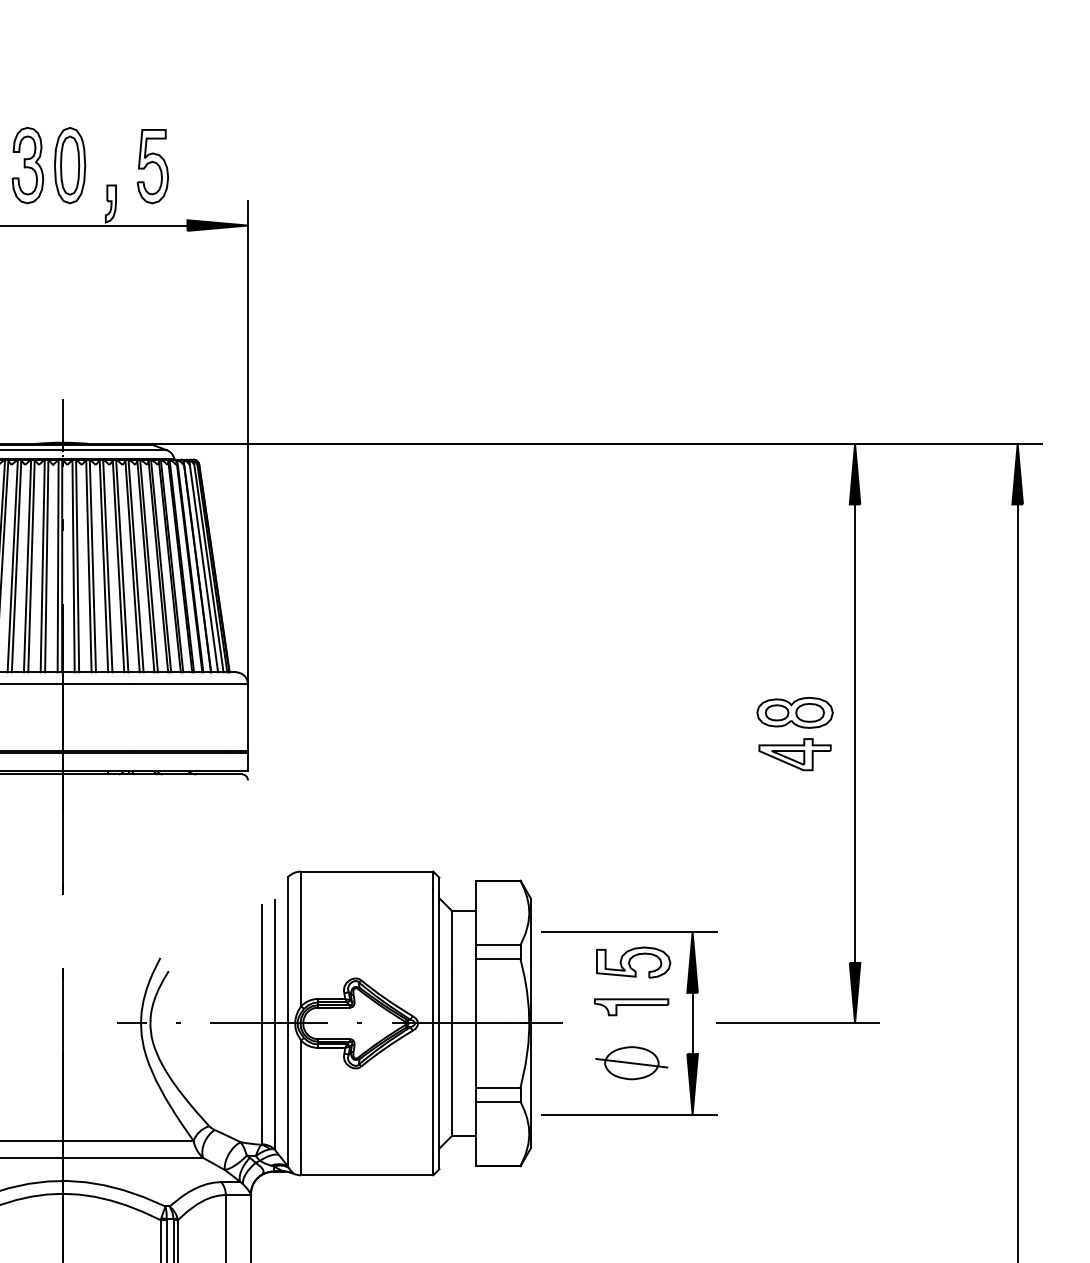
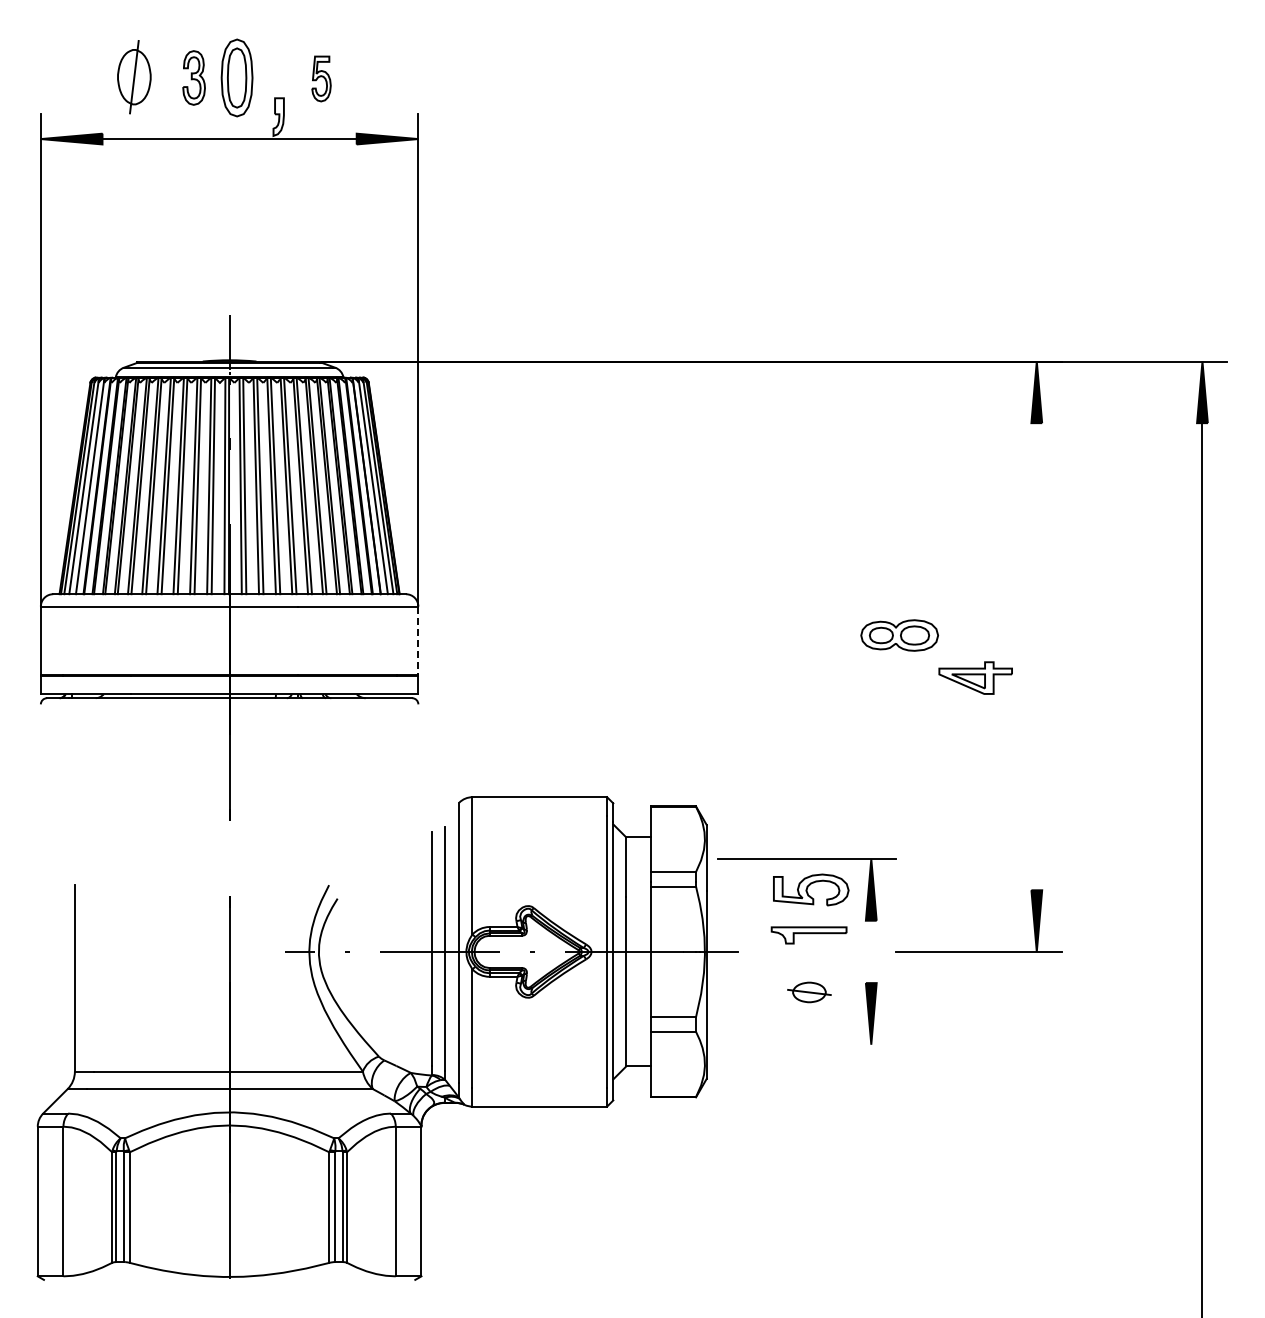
part: (27, 165) -> (193, 77), size x0.7
part: (152, 166) -> (321, 78), size x0.6
part: (794, 712) -> (899, 635), moved
line: (248, 718) -> (418, 641), solid -> dashed
line: (854, 733) -> (1036, 656), removed
line: (692, 1023) -> (871, 951), removed
part: (631, 1063) -> (809, 992), size x0.6
line: (629, 1114) -> (806, 1044), removed

